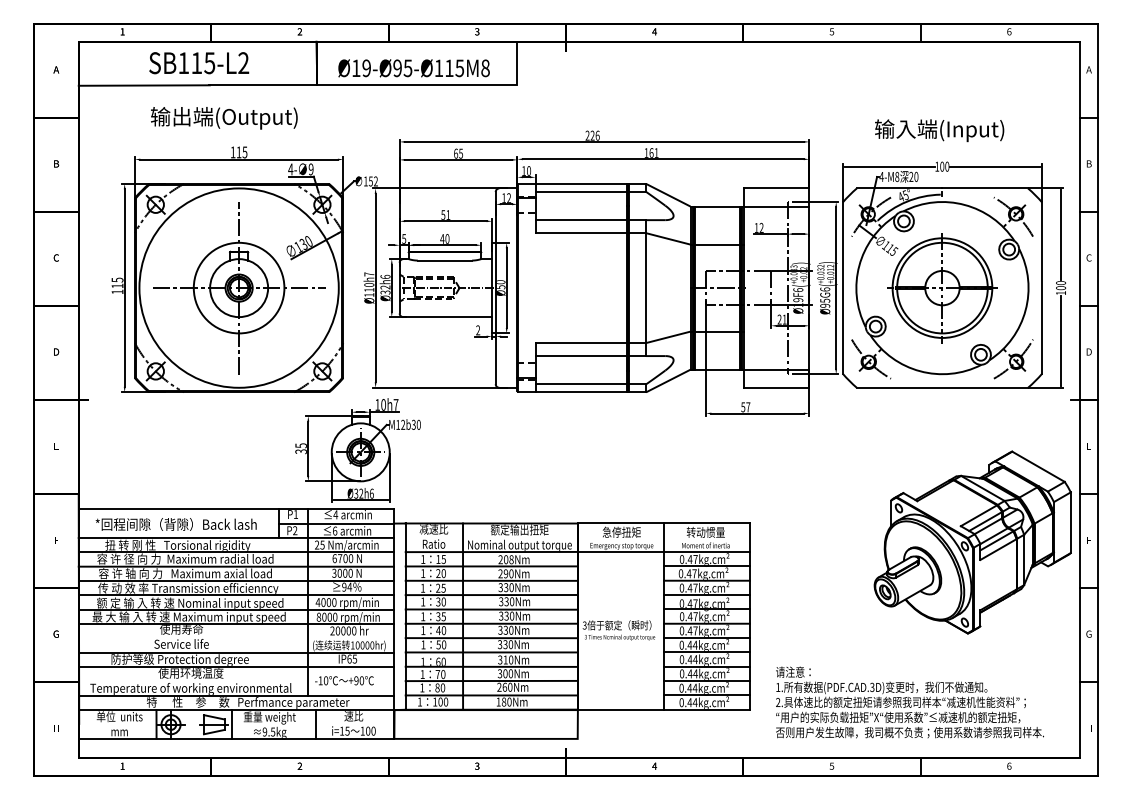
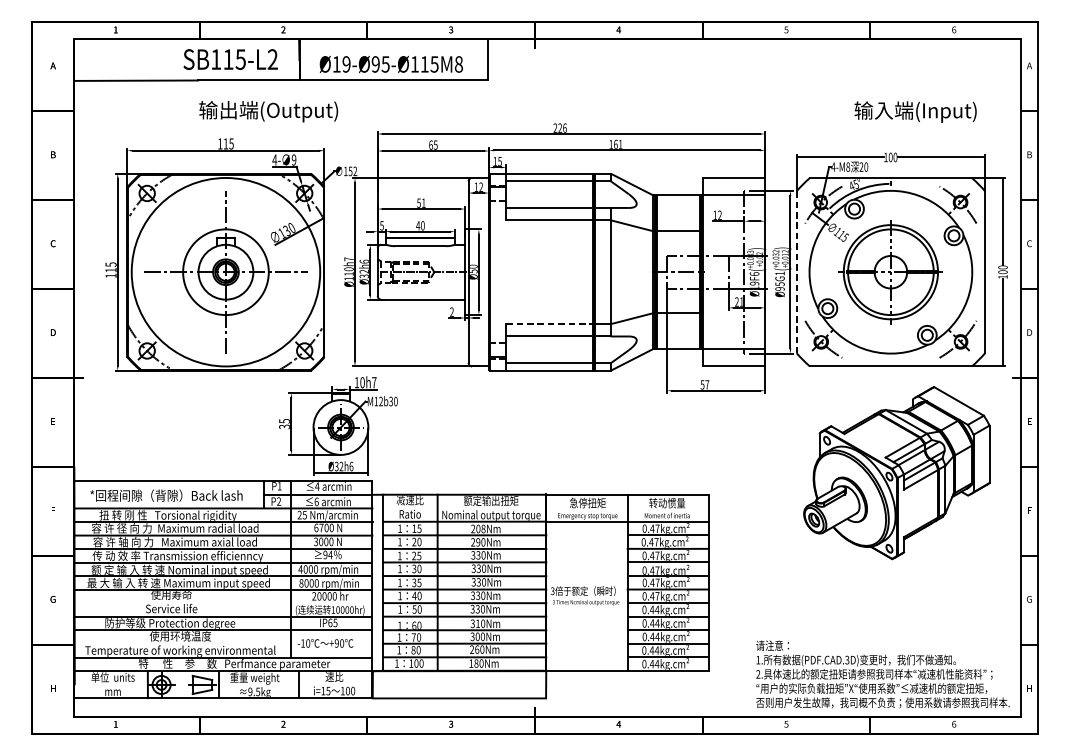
text: (199, 63) -> (231, 59), moved
text: (224, 118) -> (268, 111), moved
text: (939, 130) -> (915, 111), moved
text: (529, 170) -> (500, 161), 10 -> 15
line: (842, 288) -> (796, 272), solid -> dashed
text: (825, 289) -> (780, 273), G6 -> G1
line: (581, 343) -> (549, 324), solid -> dashed
part: (972, 542) -> (896, 473), moved
text: (909, 702) -> (882, 674), moved

